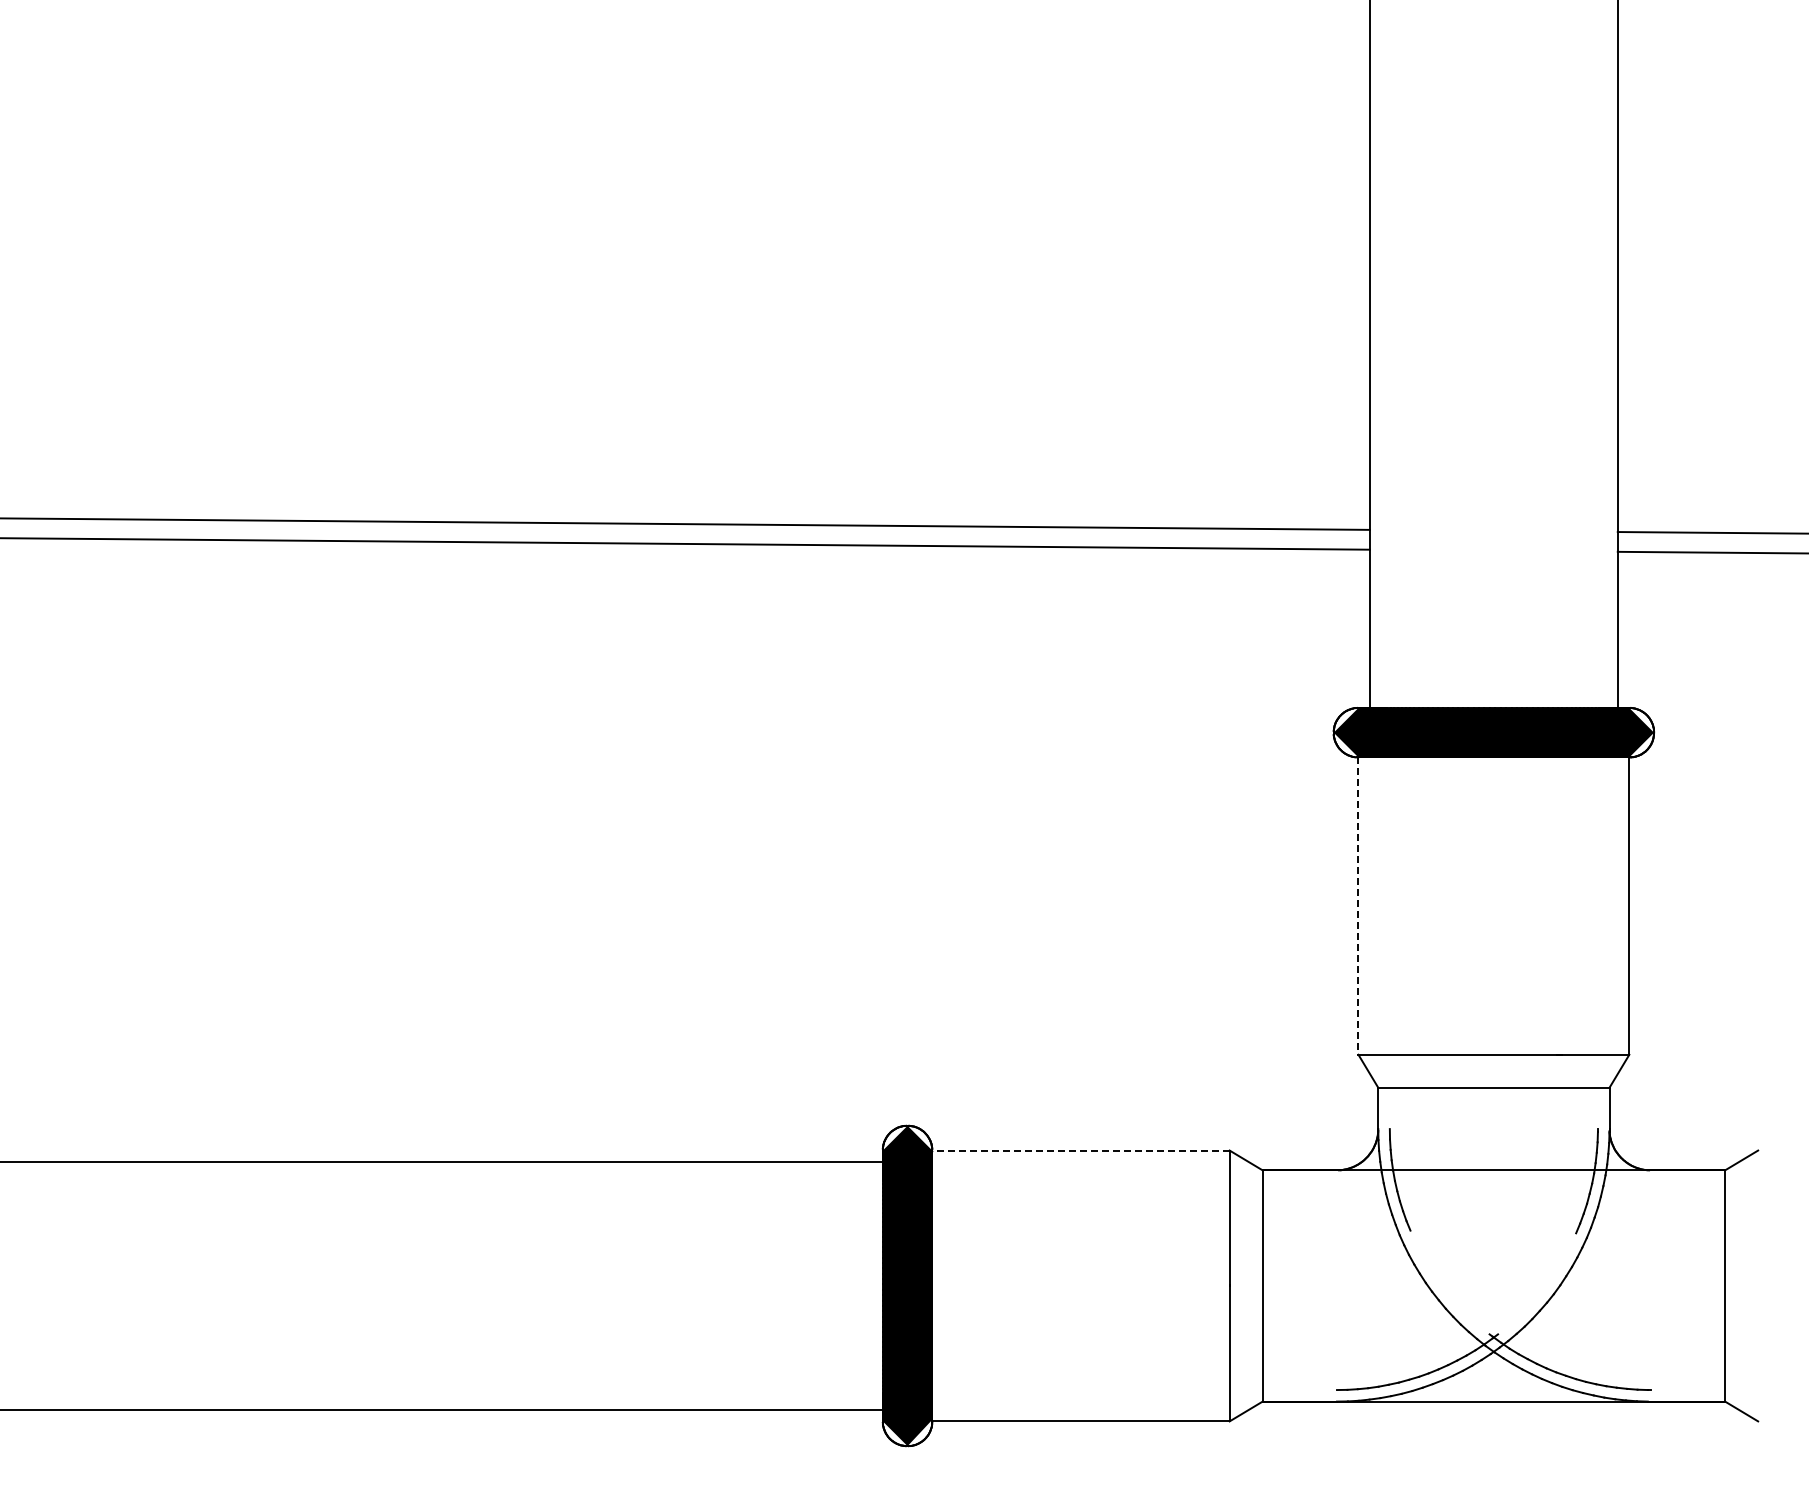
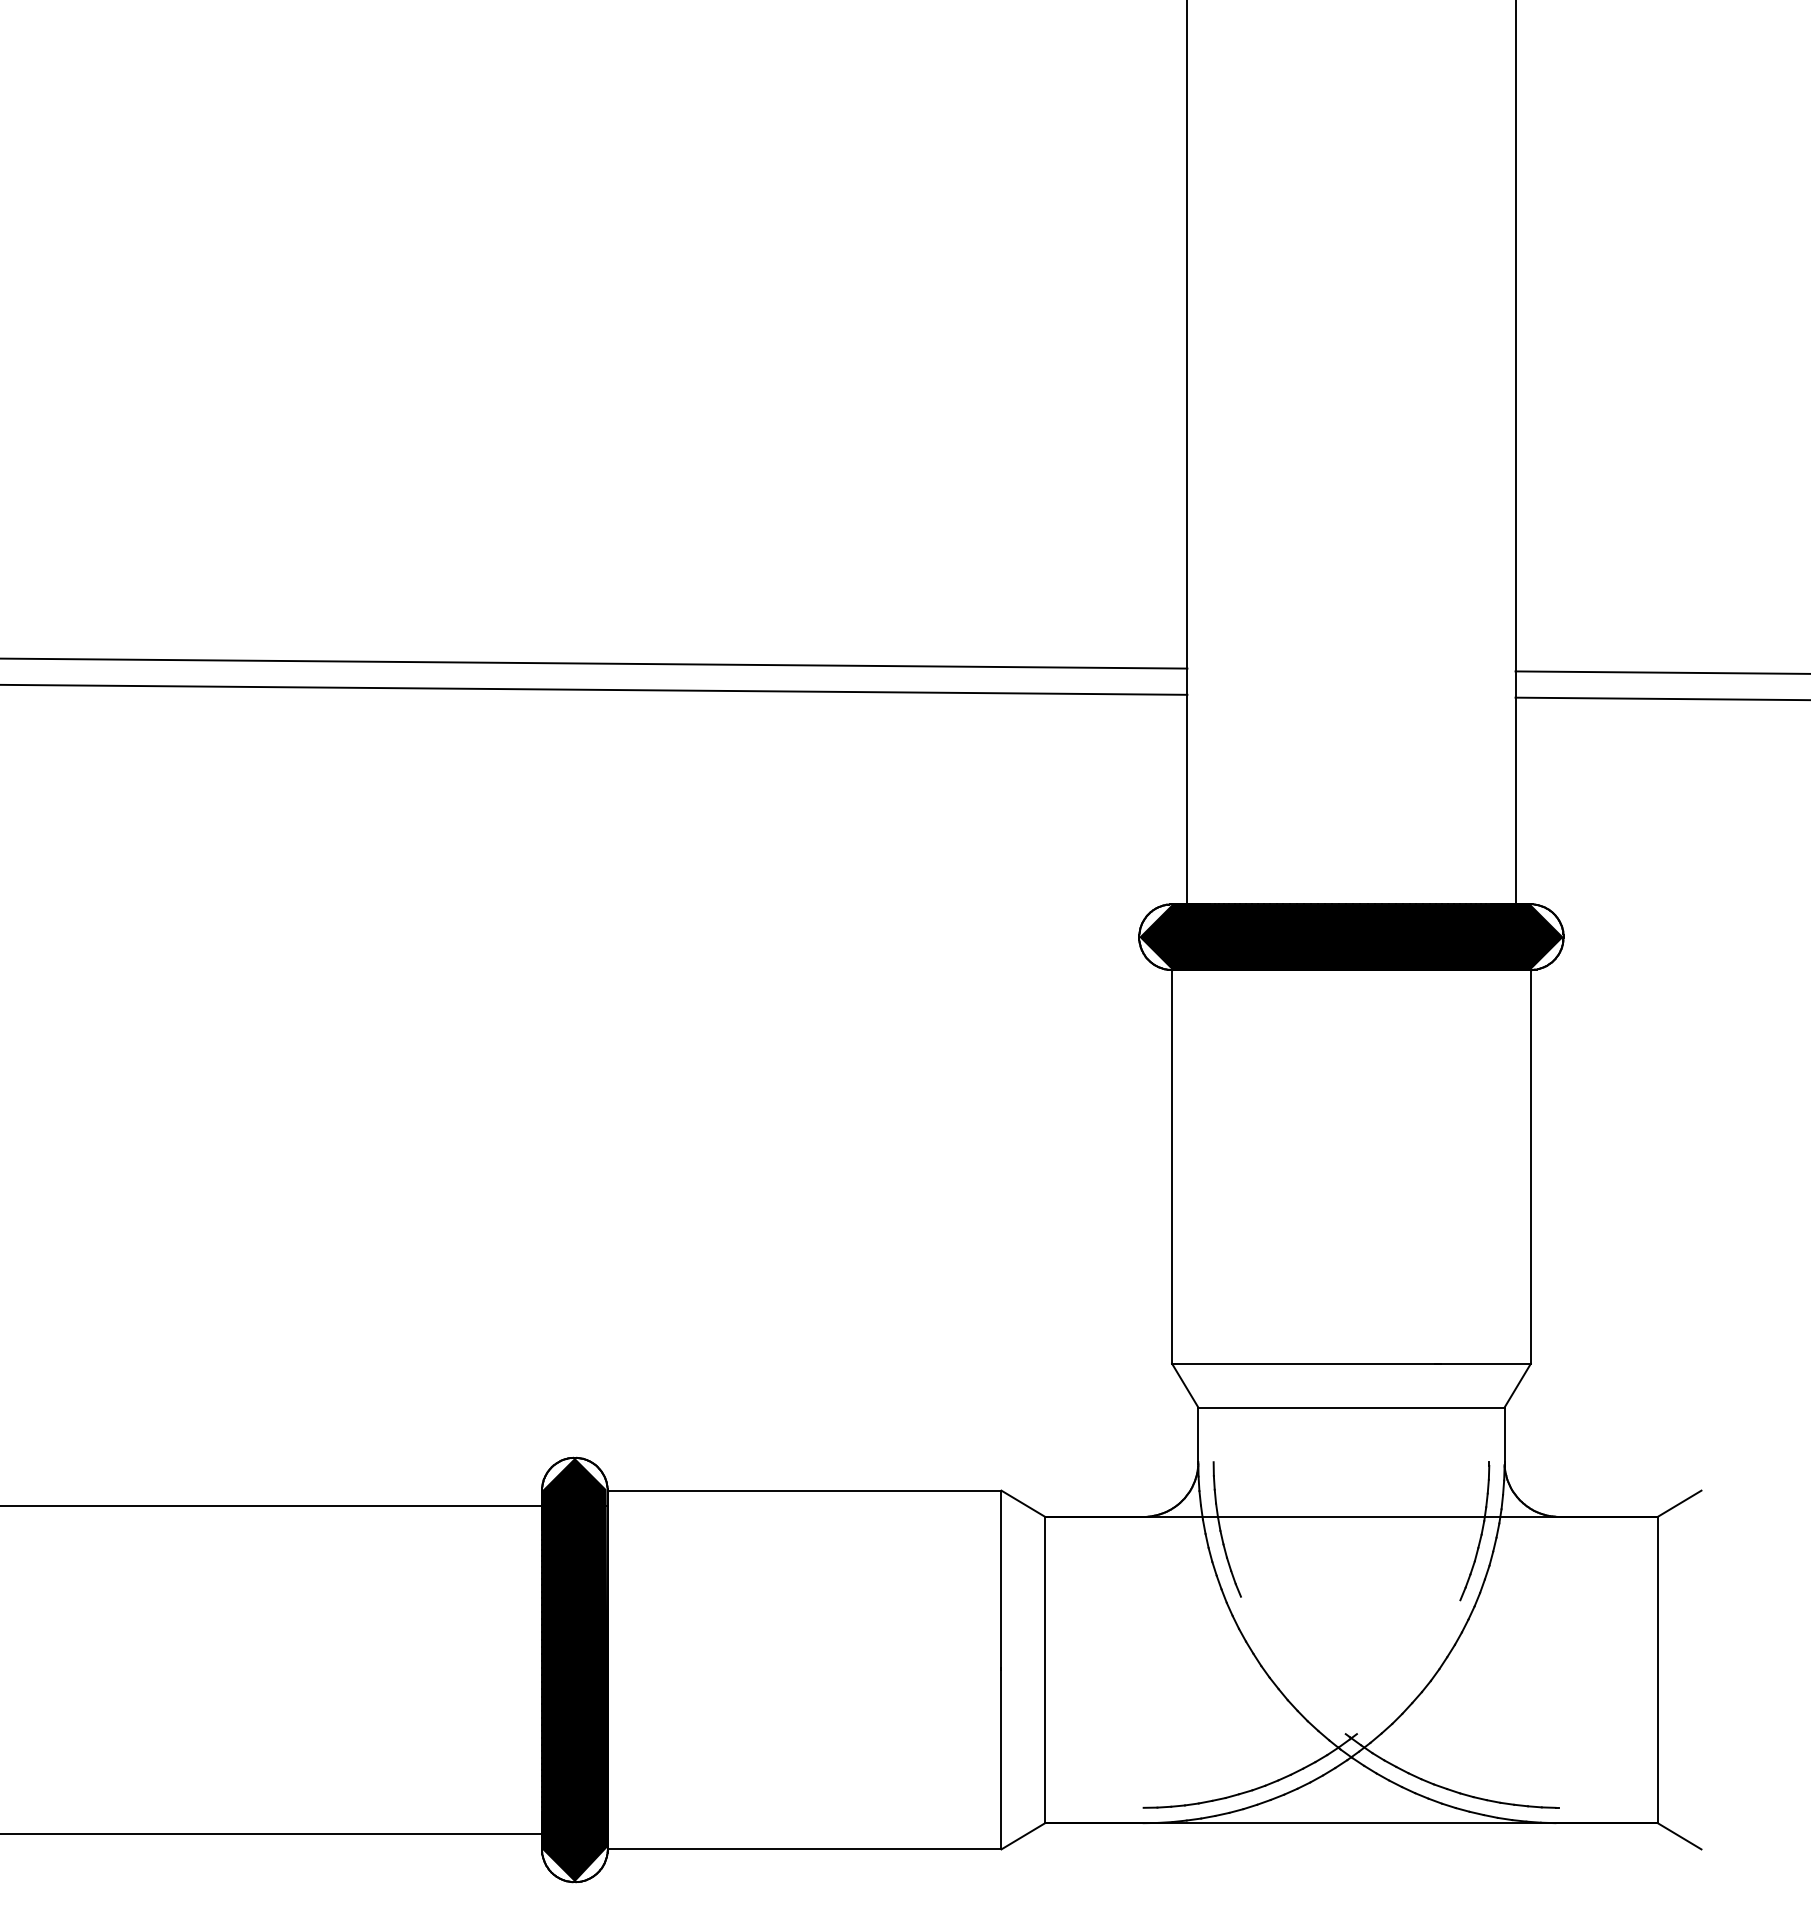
line: (1358, 906) -> (1172, 1167), dashed -> solid
line: (1081, 1150) -> (805, 1490), dashed -> solid

